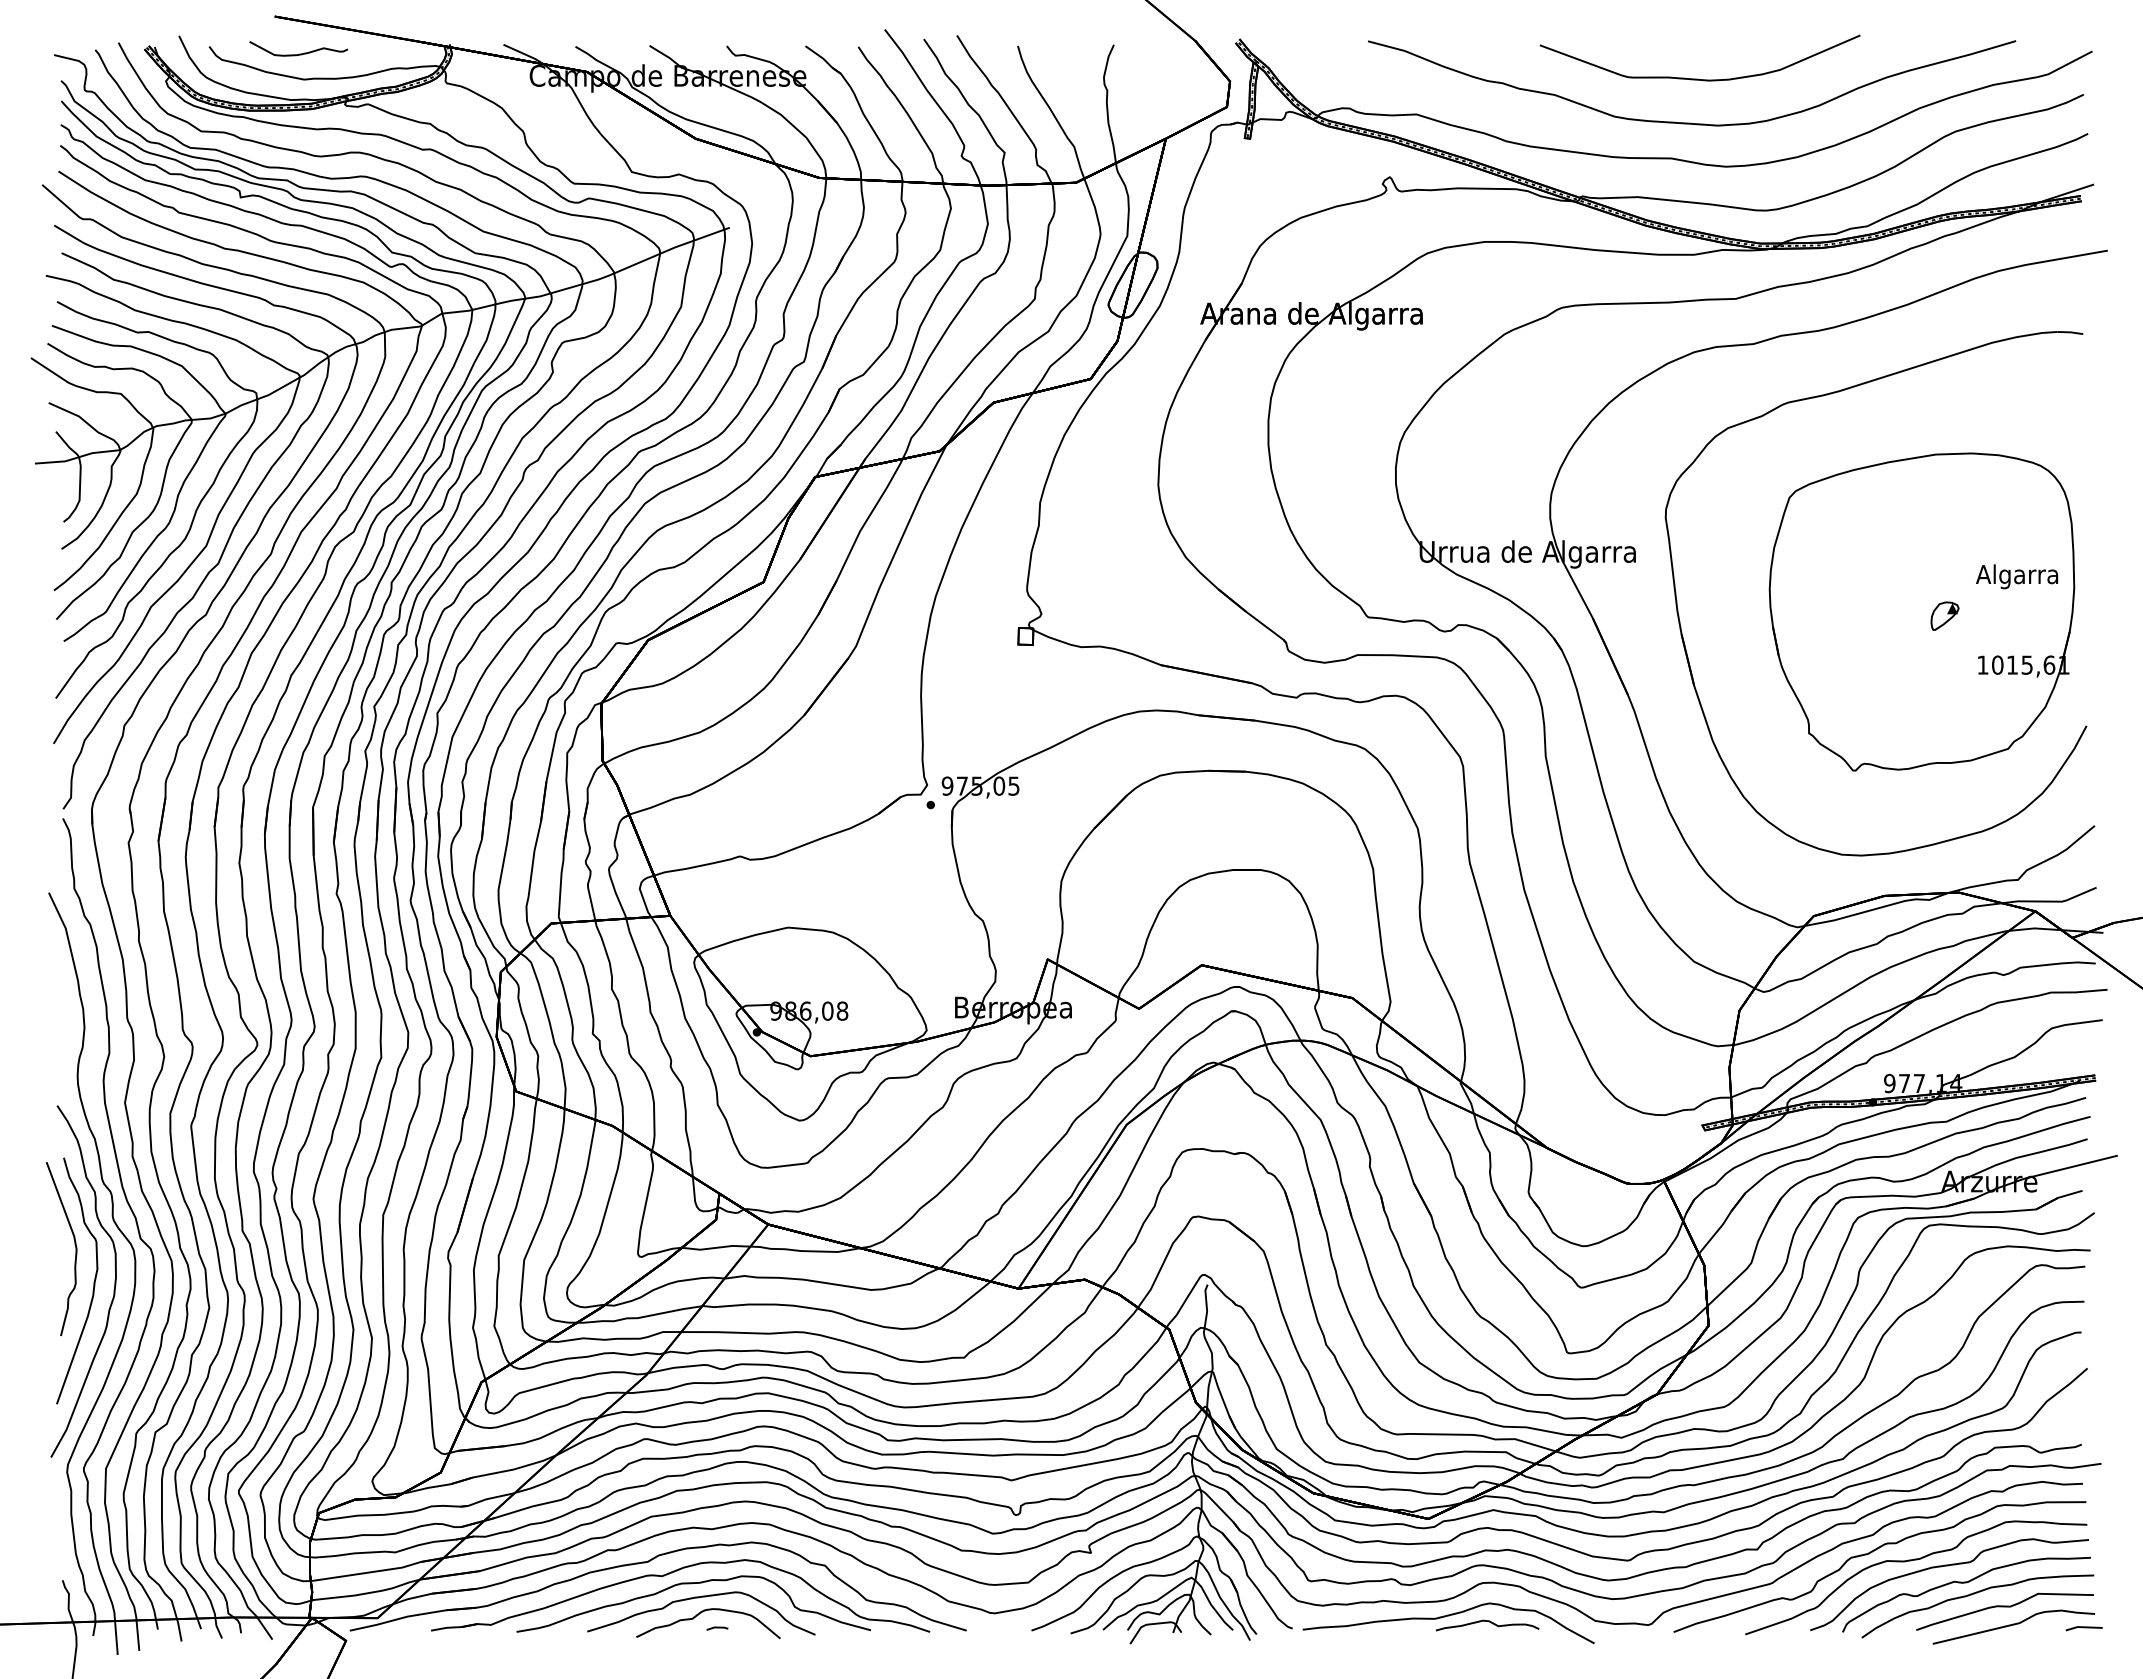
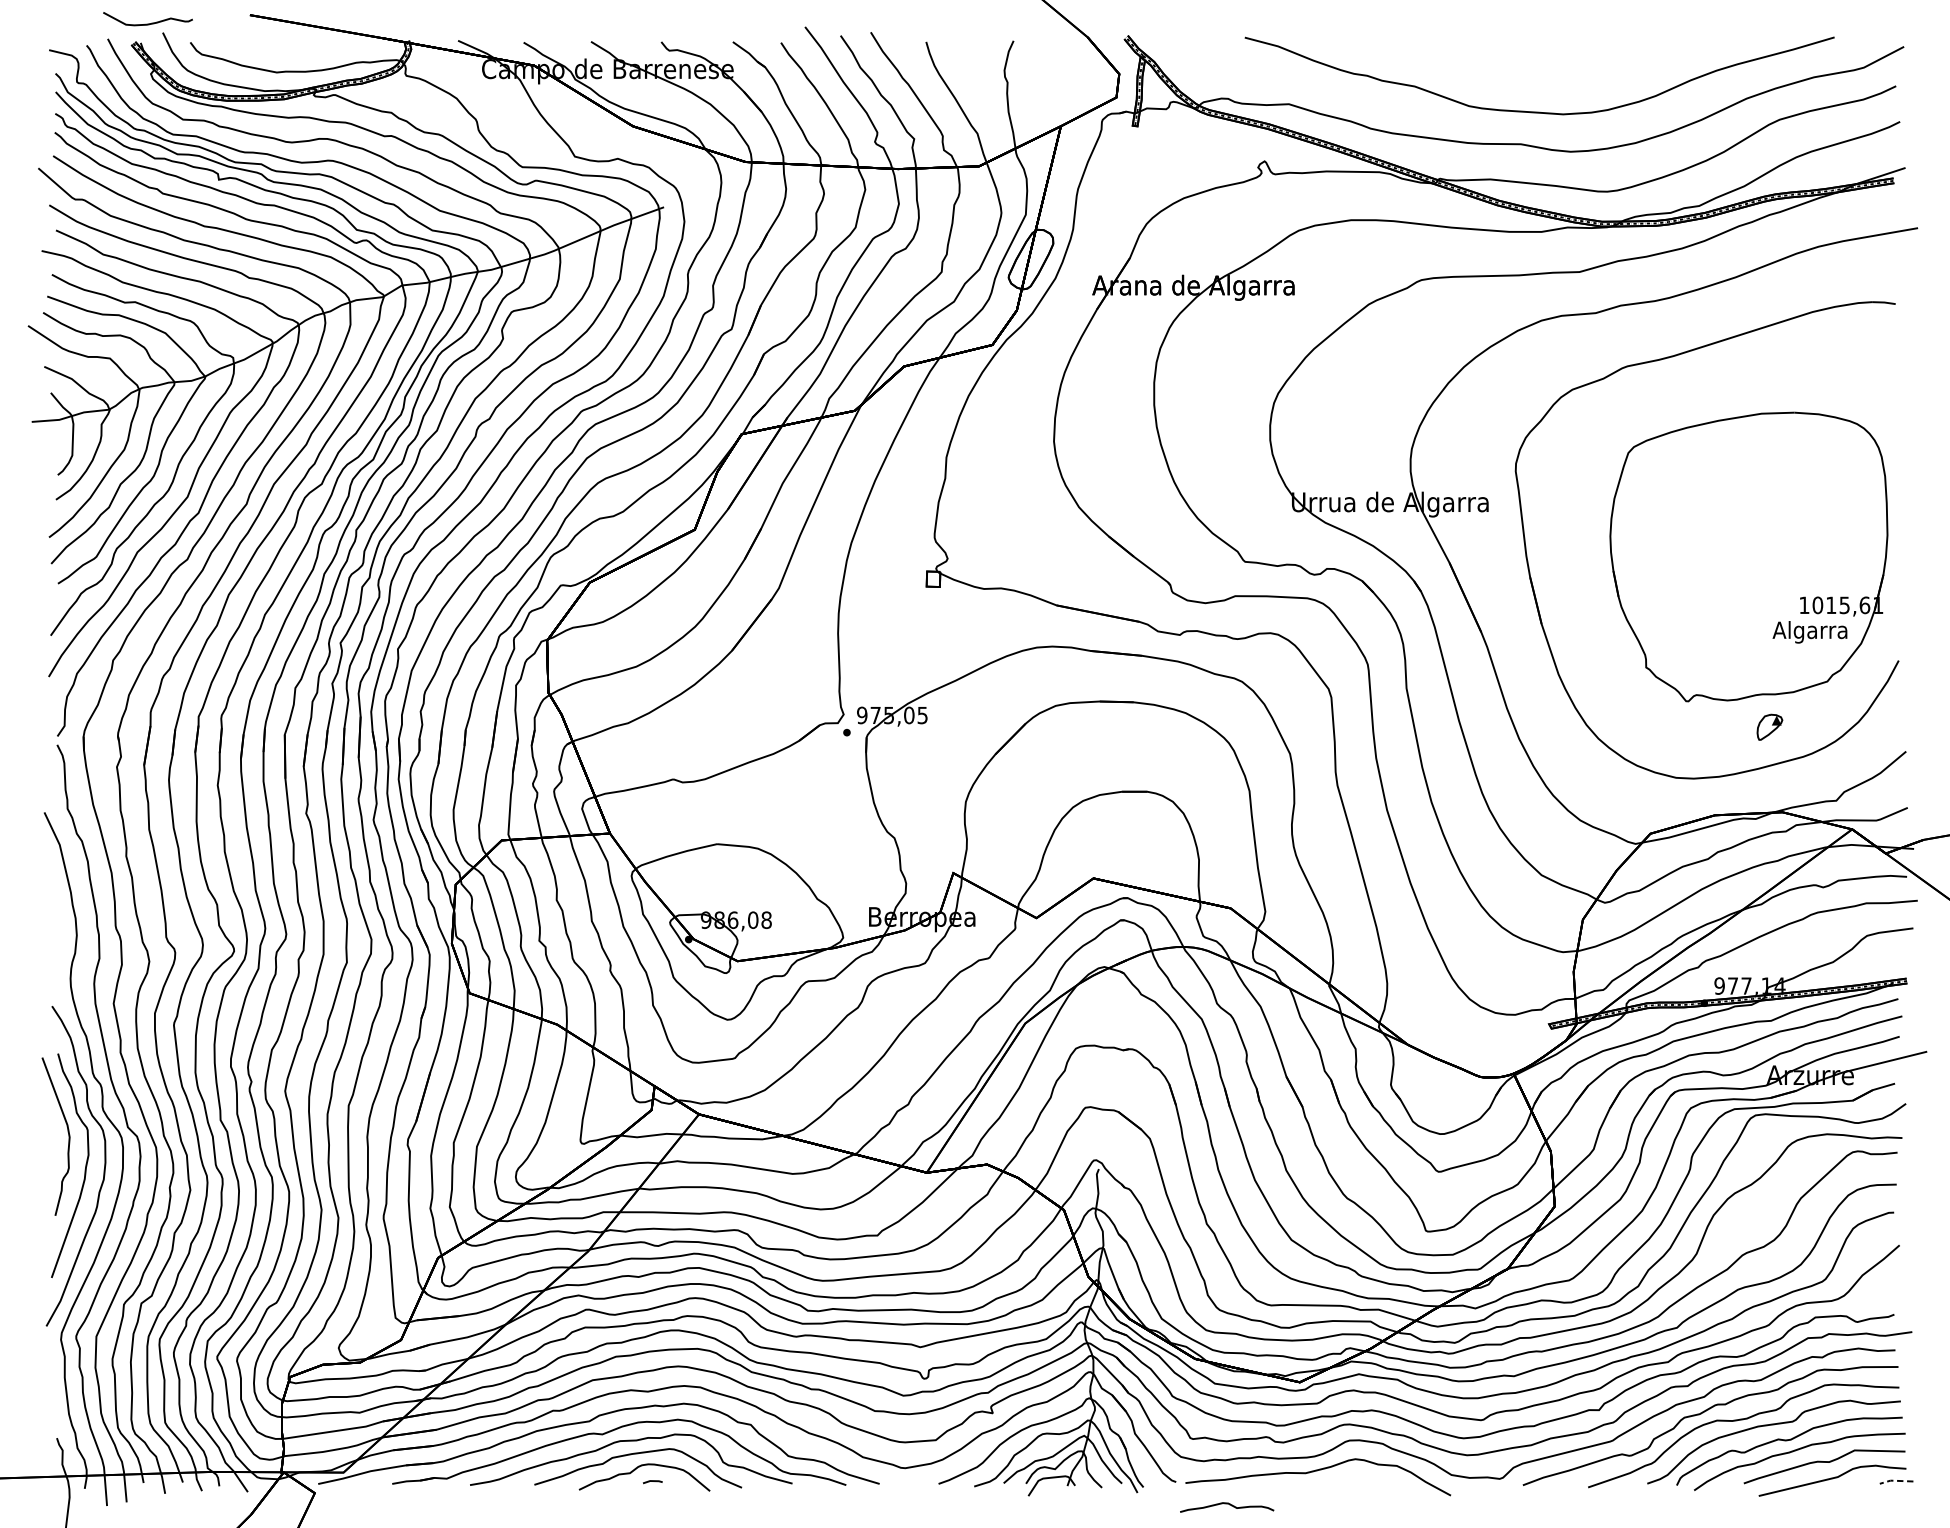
curve: (299, 53) -> (148, 23), moved
curve: (1698, 78) -> (1545, 71), removed
text: (2017, 576) -> (1810, 632), moved
part: (1944, 615) -> (1769, 726), moved
curve: (1488, 1622) -> (1227, 1504), moved
line: (2083, 1627) -> (1895, 1481), solid -> dashed

